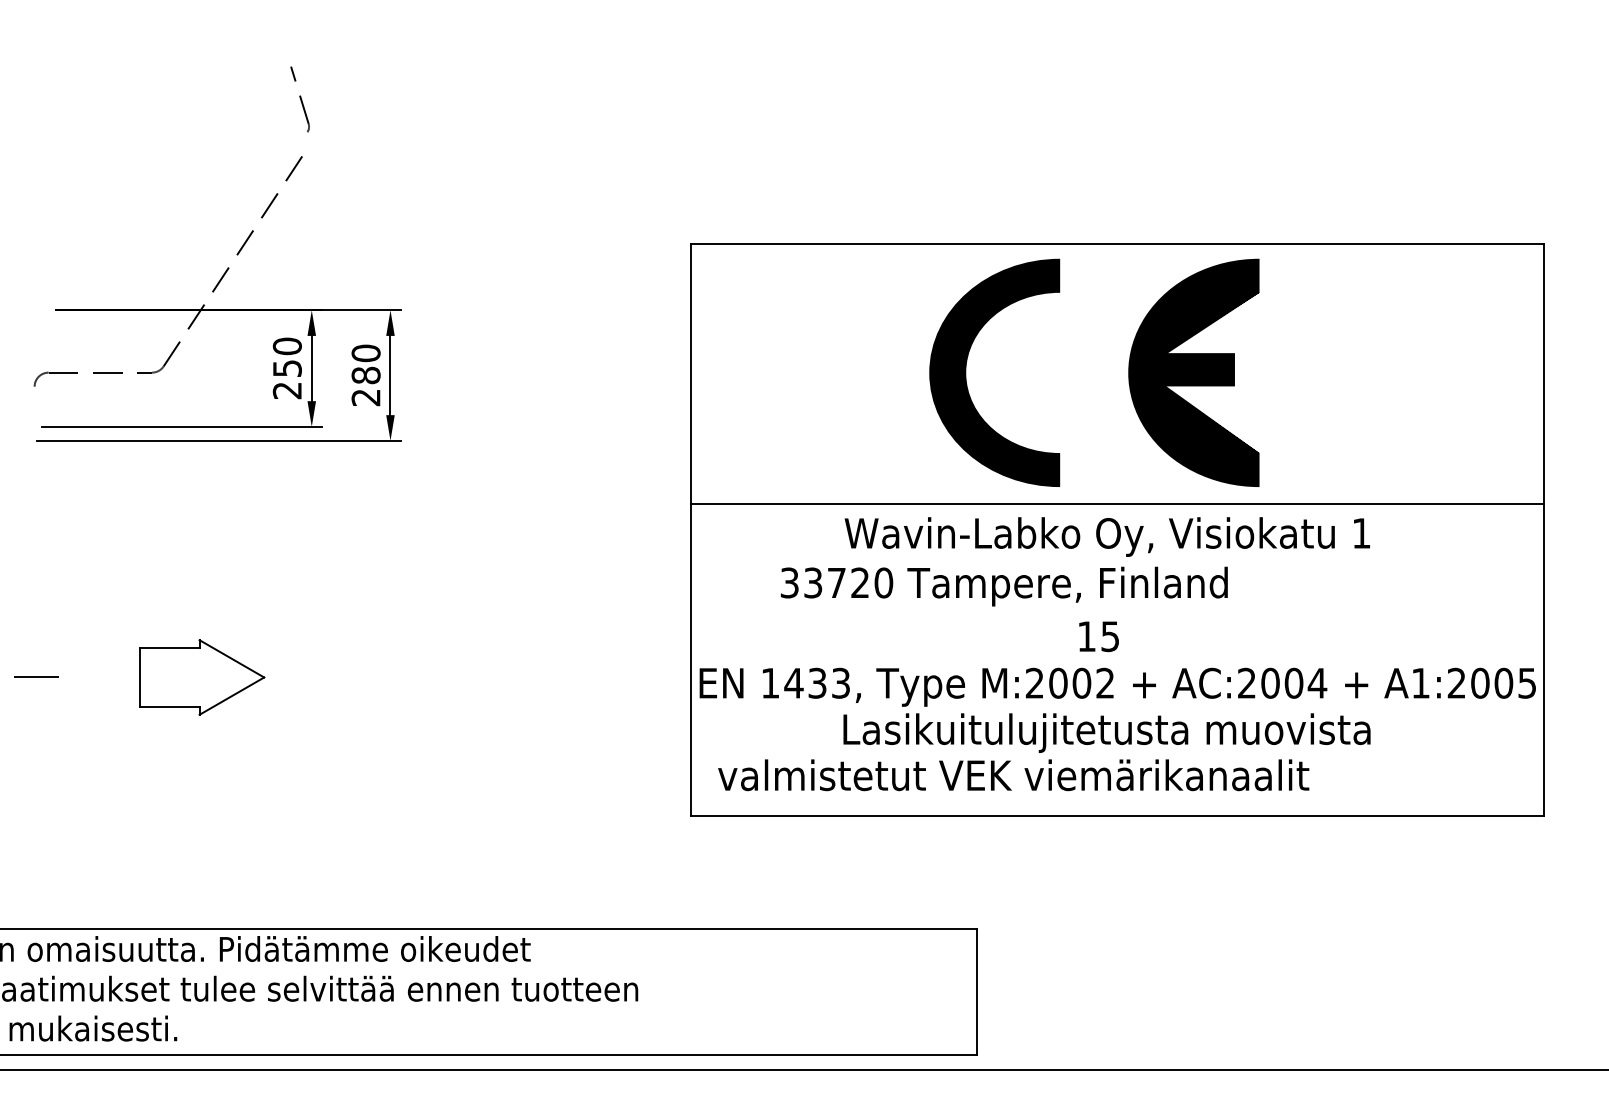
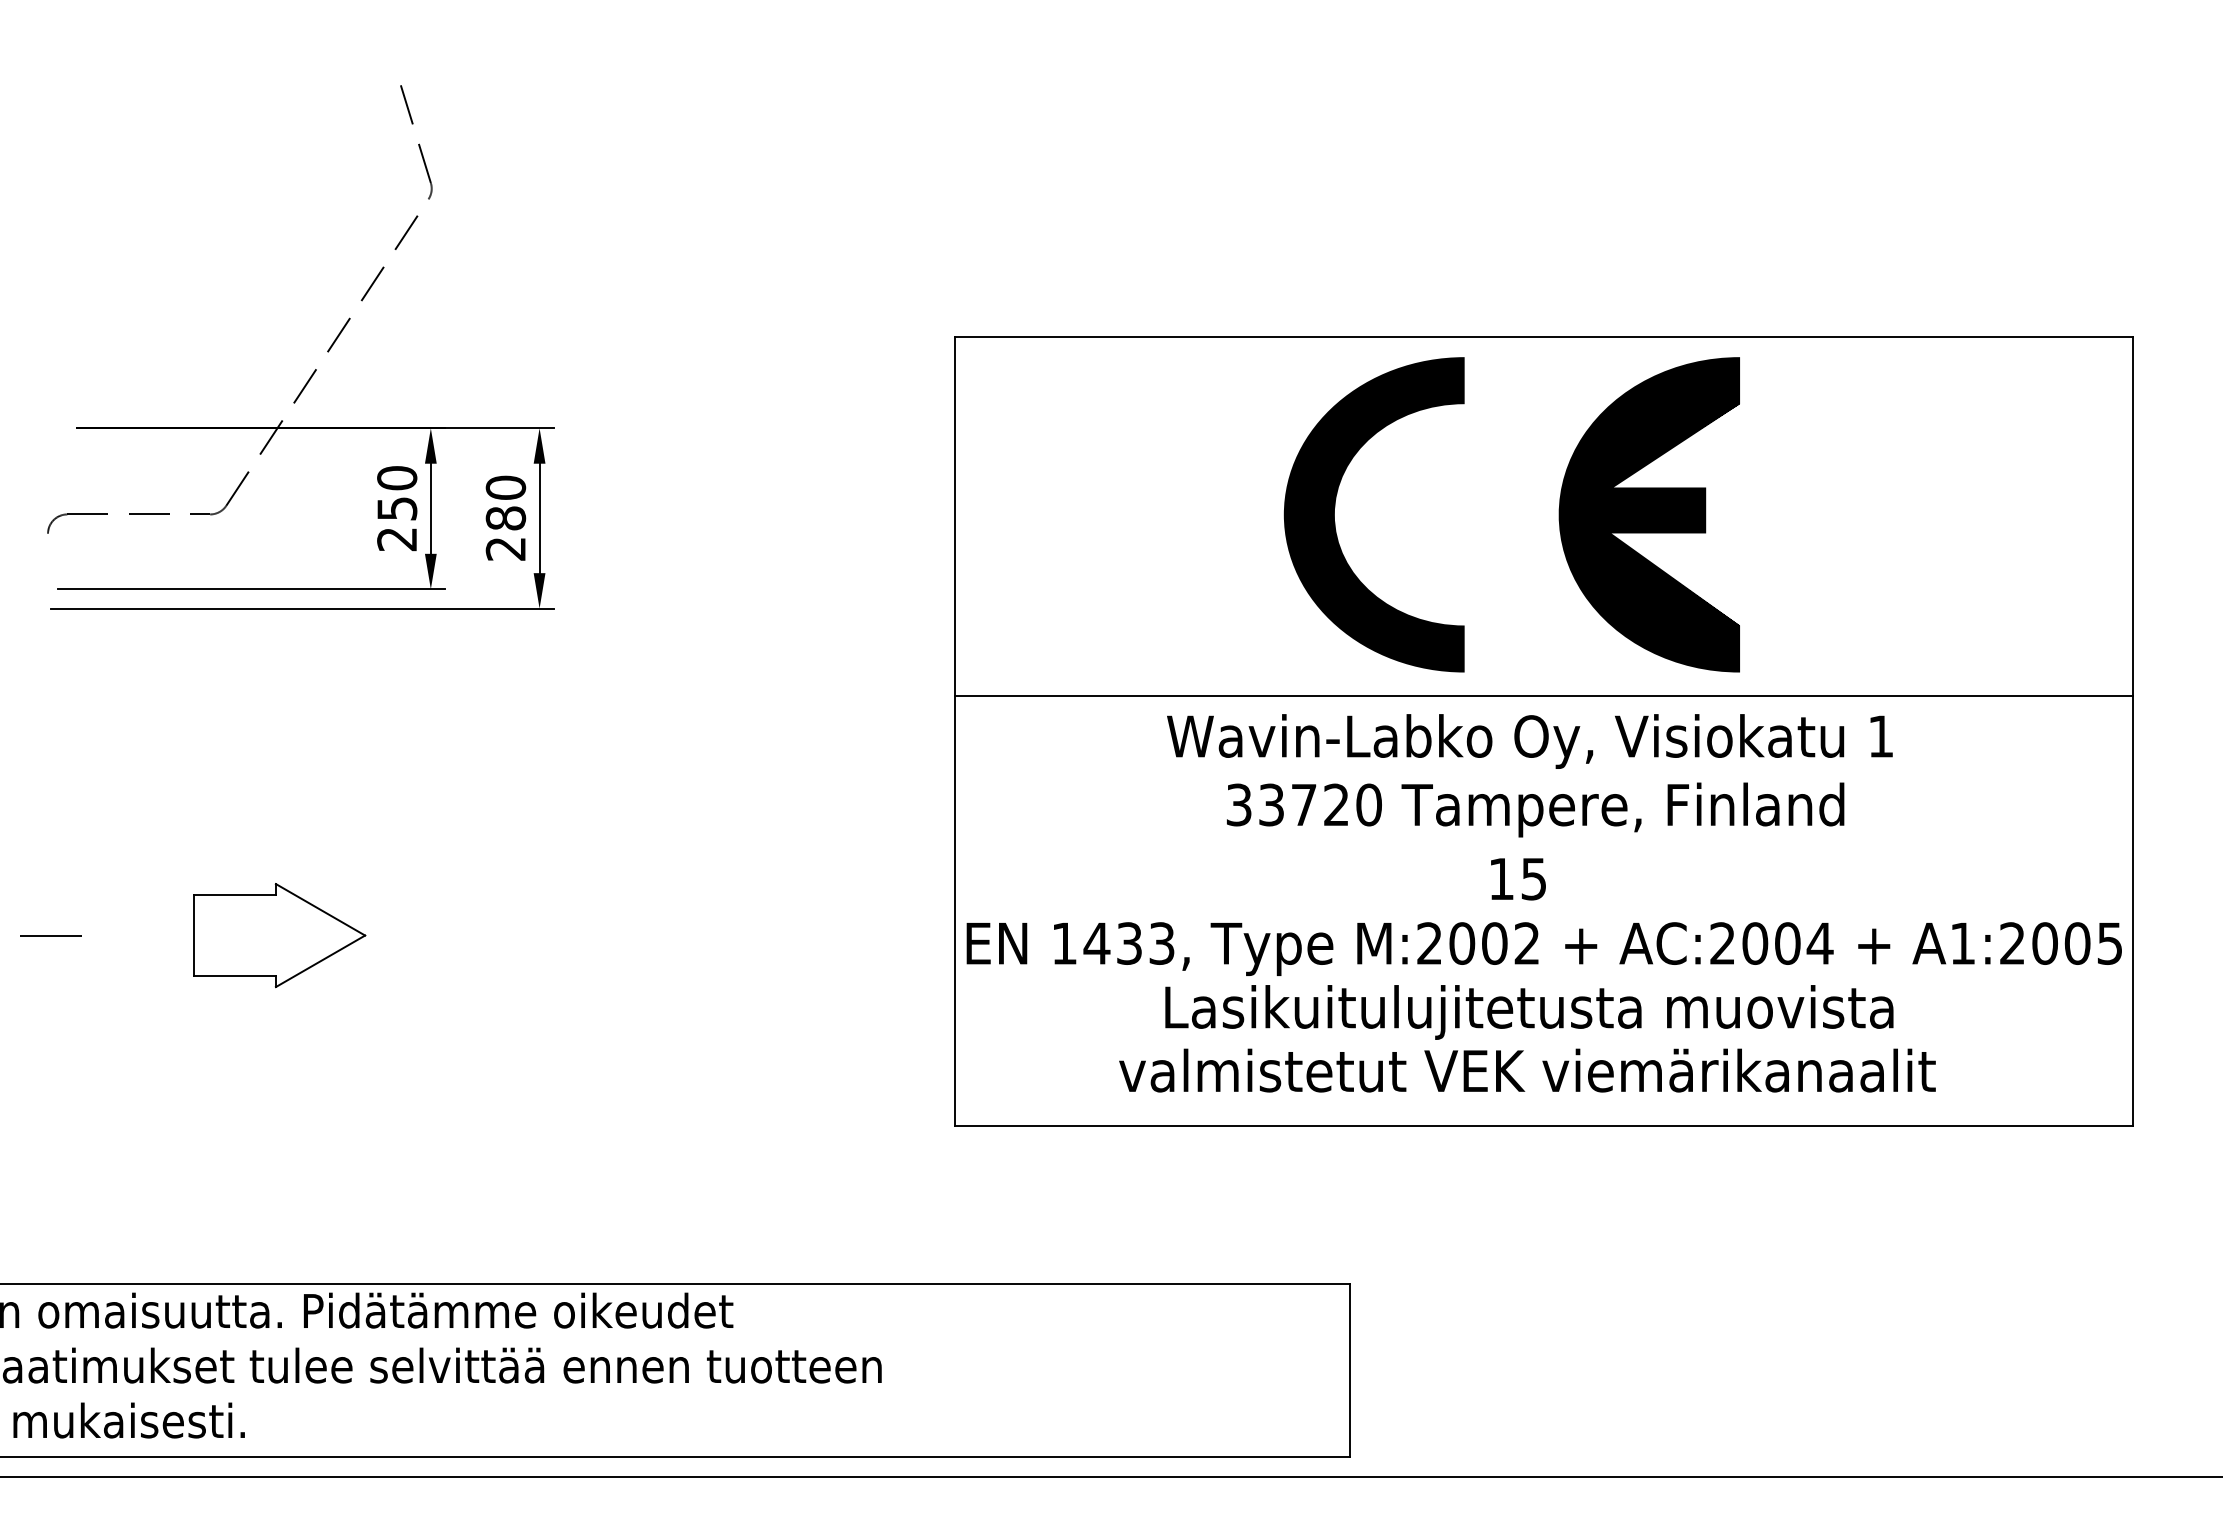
part: (301, 103) -> (416, 142), size x1.43
text: (1004, 586) -> (1535, 809), moved
text: (1013, 775) -> (1527, 1070), moved

